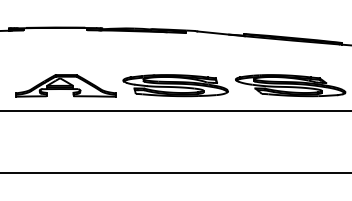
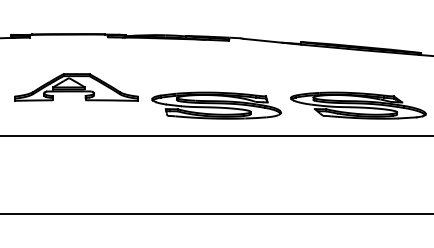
part: (65, 85) -> (75, 86), moved

